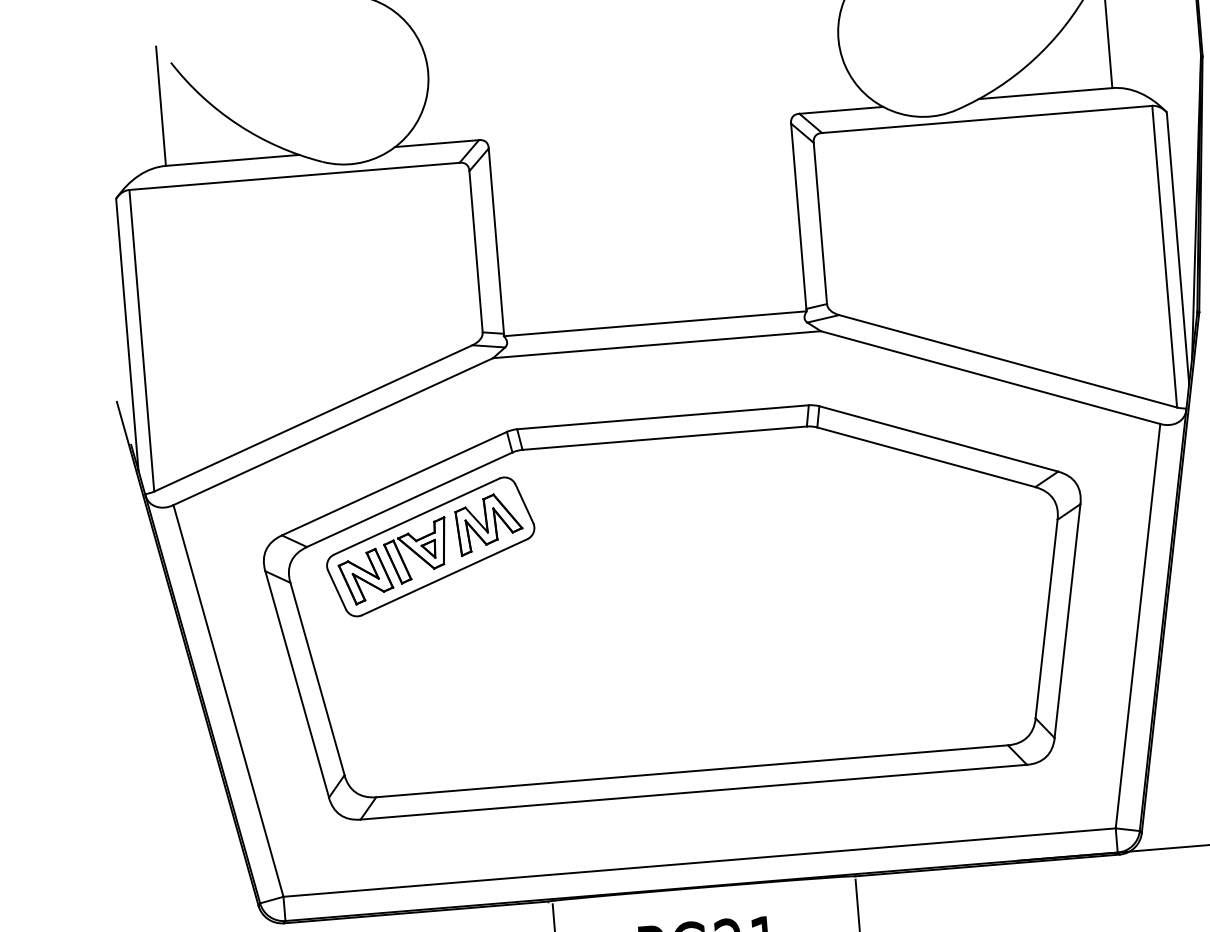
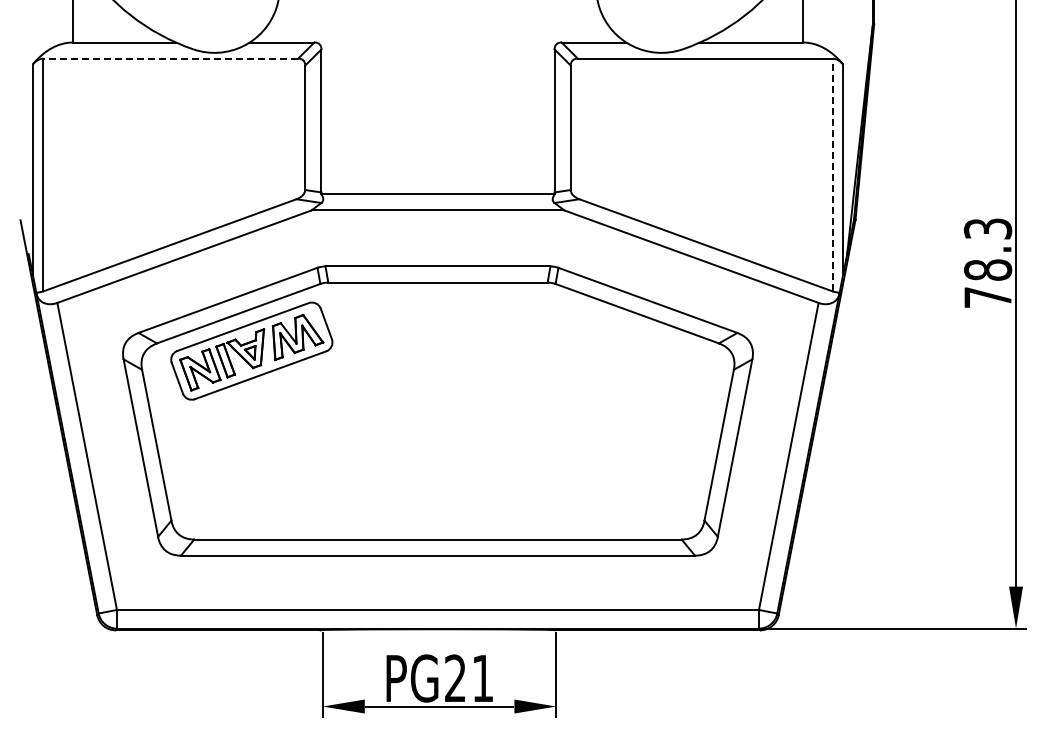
line: (294, 176) -> (170, 58), solid -> dashed
line: (1164, 256) -> (832, 174), solid -> dashed

